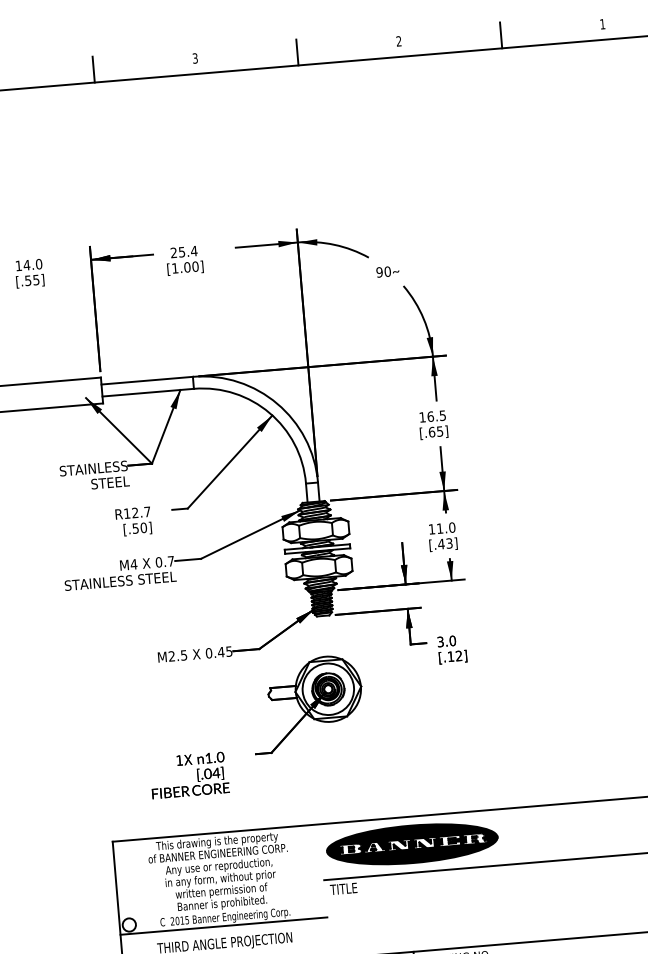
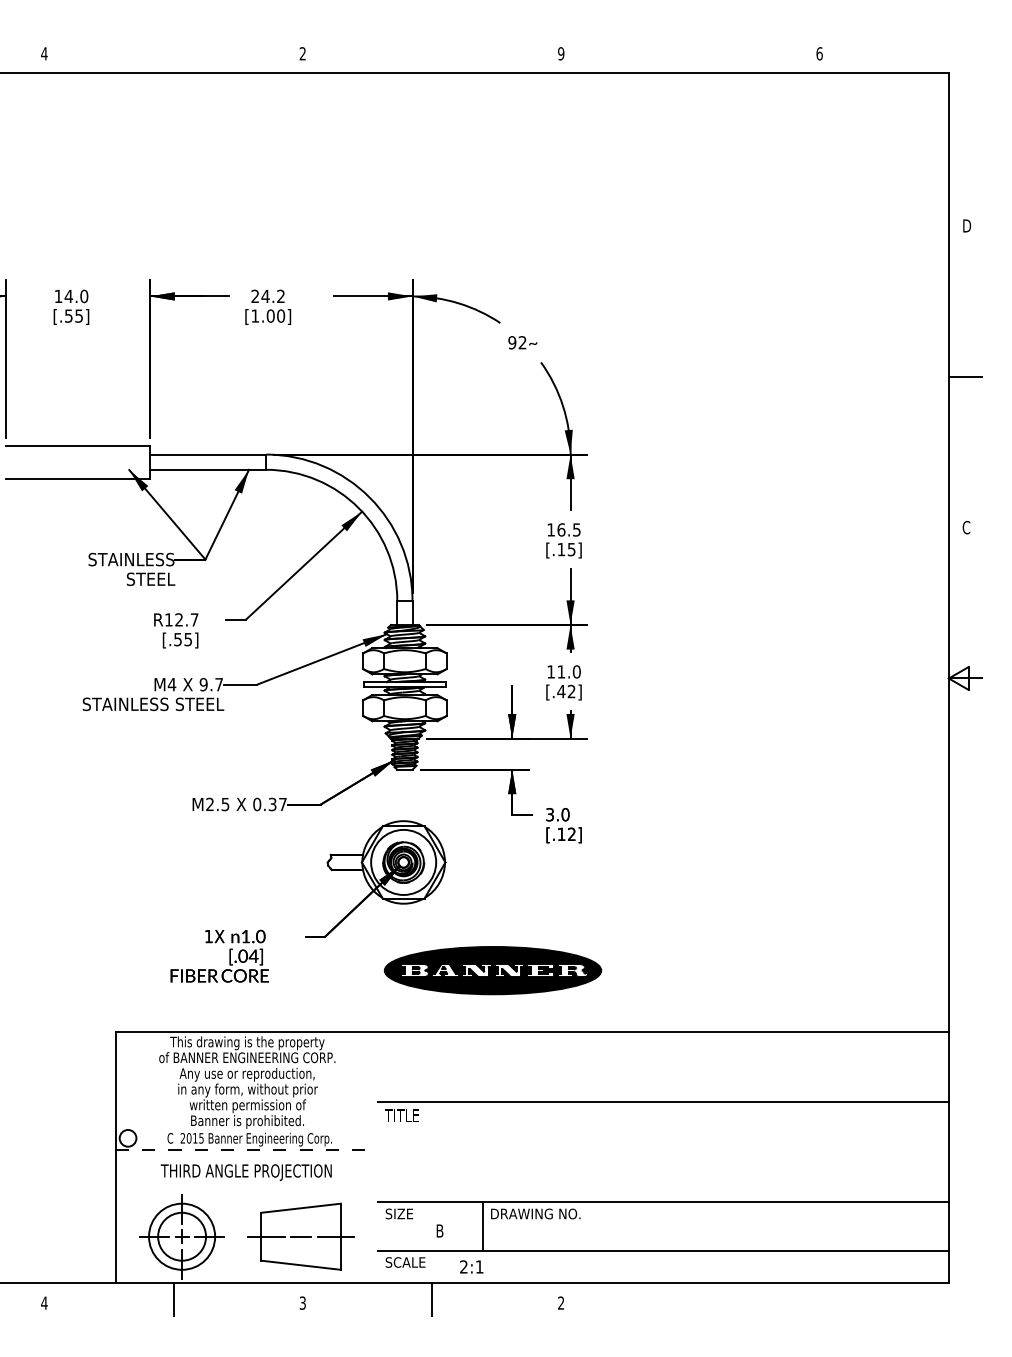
text: (602, 24) -> (819, 53), 1 -> 6
line: (501, 34) -> (690, 56), removed
text: (399, 41) -> (561, 53), 2 -> 9
line: (297, 52) -> (432, 56), removed
text: (195, 58) -> (302, 53), 3 -> 2
line: (93, 69) -> (173, 56), removed
text: (188, 251) -> (273, 296), 25.4 -> 24.2
text: (387, 271) -> (522, 342), 90 -> 92
text: (432, 432) -> (561, 549), [.65] -> [.15]
text: (143, 527) -> (188, 639), [.50] -> [.55]
text: (449, 543) -> (571, 691), [.43] -> [.42]
text: (158, 562) -> (203, 684), 0.7 -> 9.7
text: (225, 651) -> (277, 804), 0.45 -> 0.37
part: (411, 844) -> (492, 970), moved
line: (224, 925) -> (247, 1149), solid -> dashed

